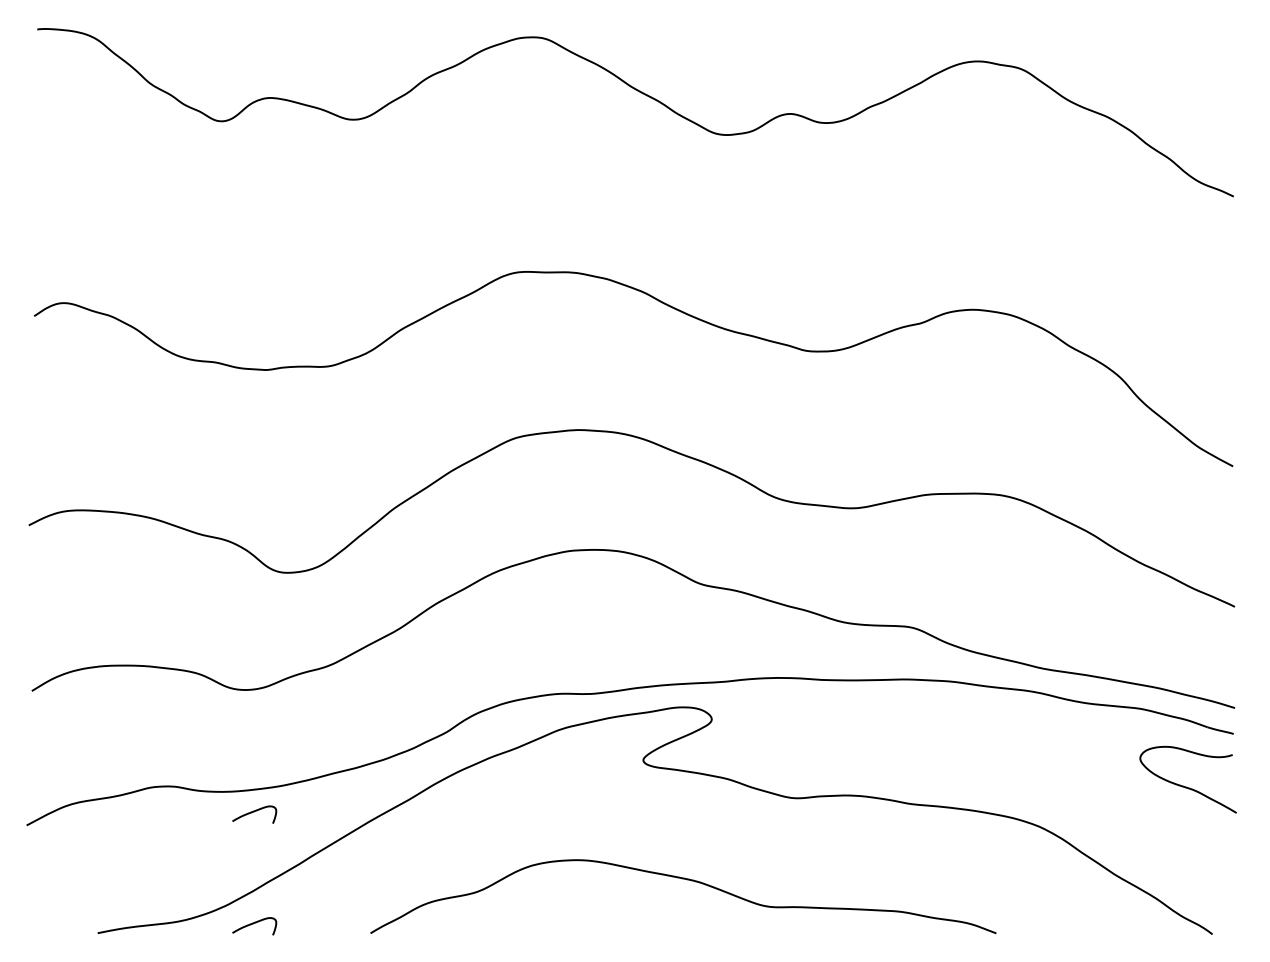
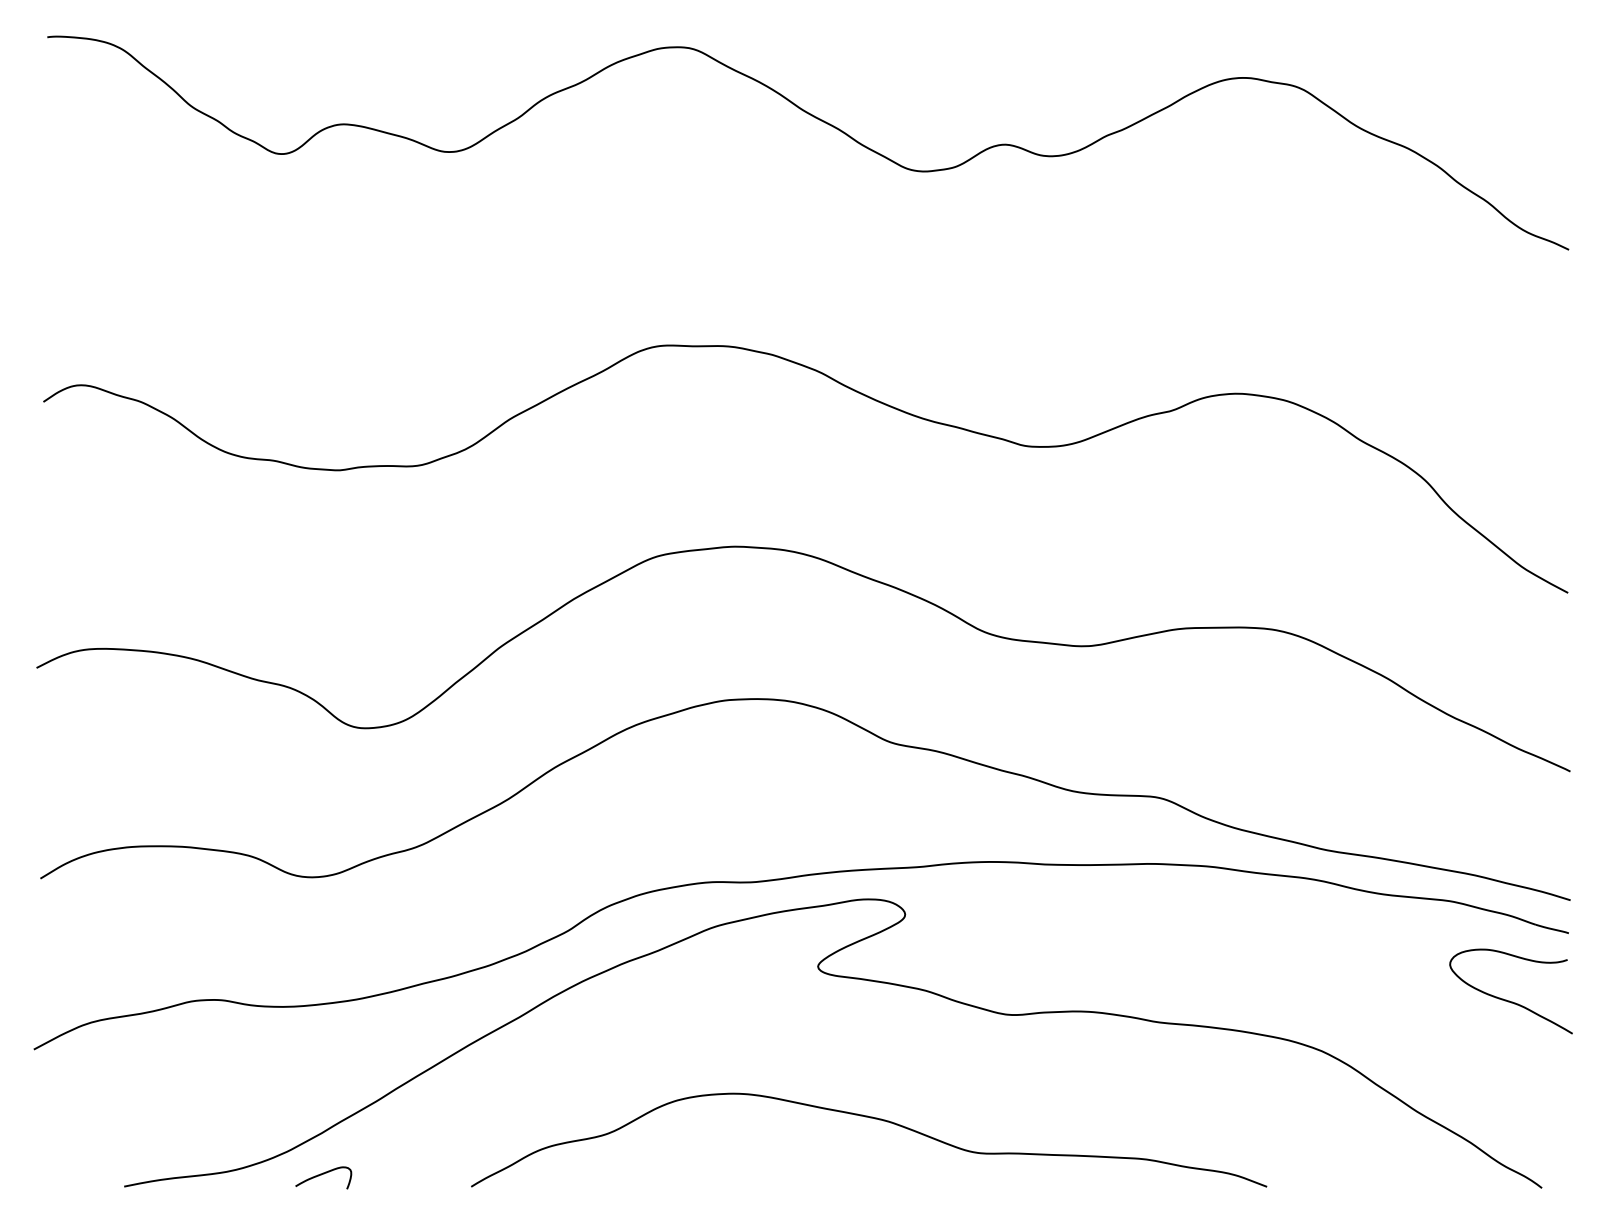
curve: (252, 812) -> (321, 1033), removed

